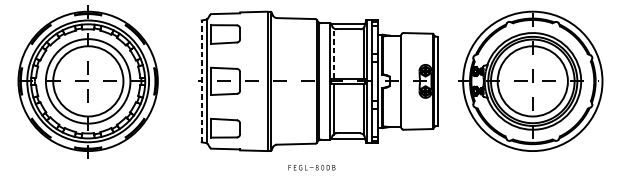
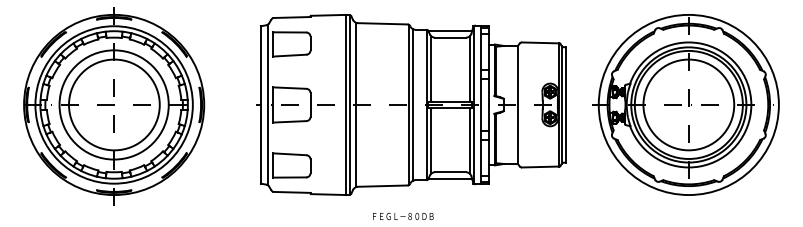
line: (333, 53) -> (431, 68), dashed -> solid
line: (201, 81) -> (260, 104), dashed -> solid
line: (274, 81) -> (355, 104), added

